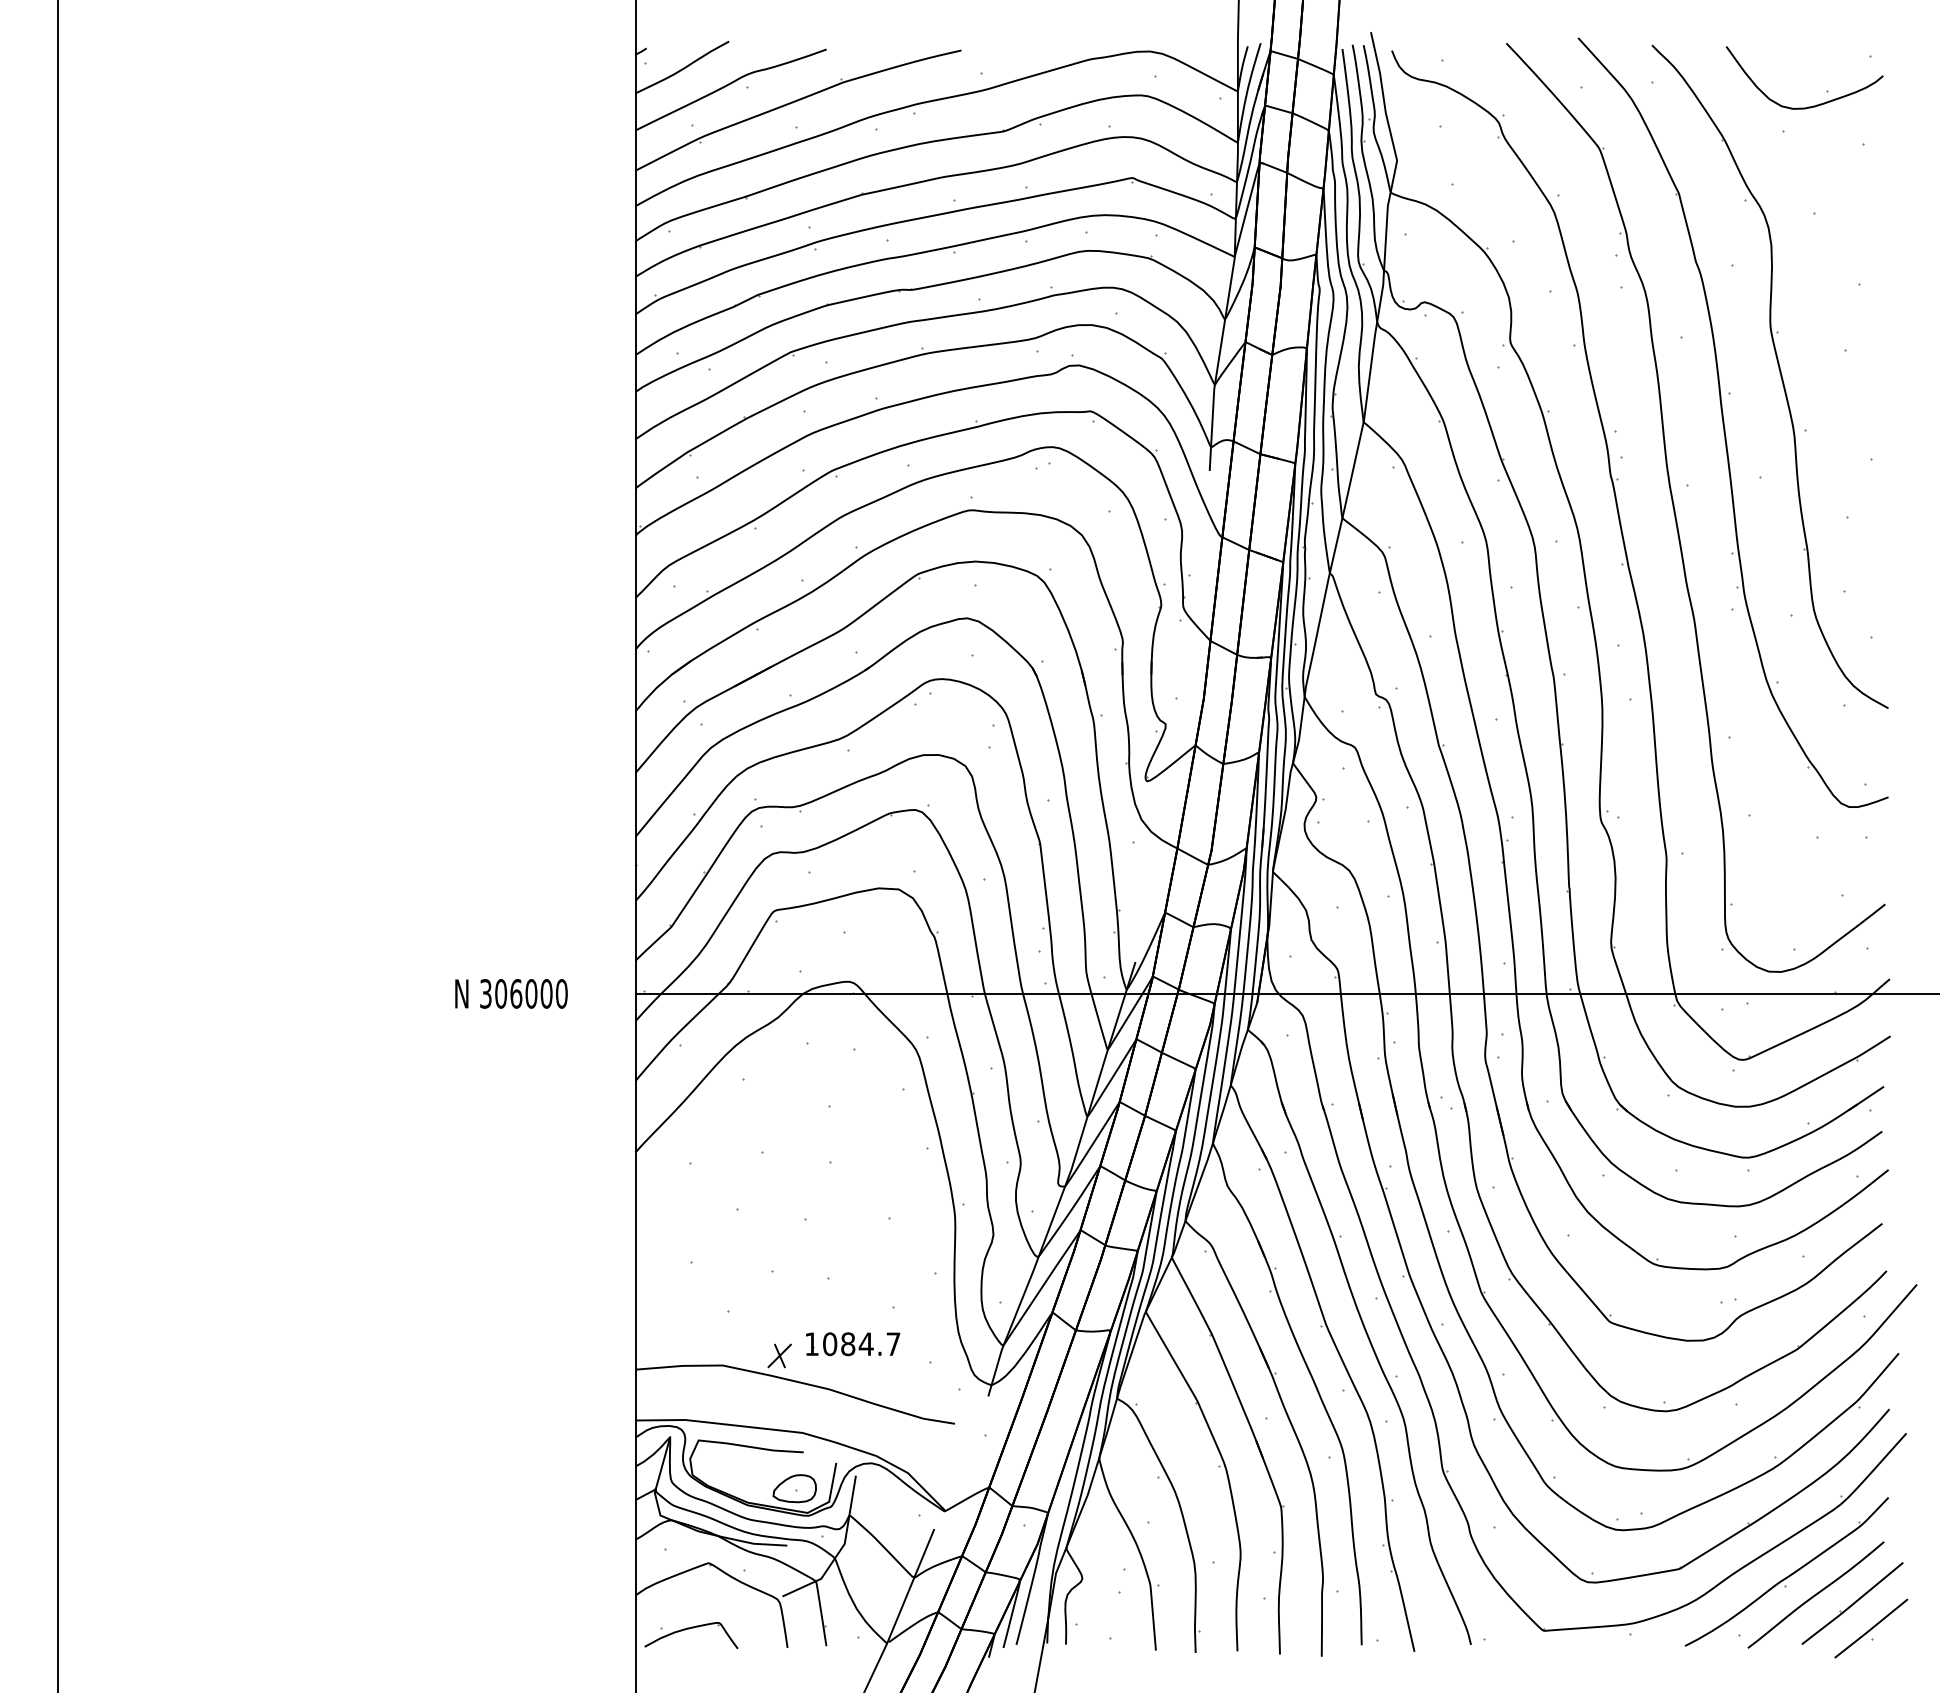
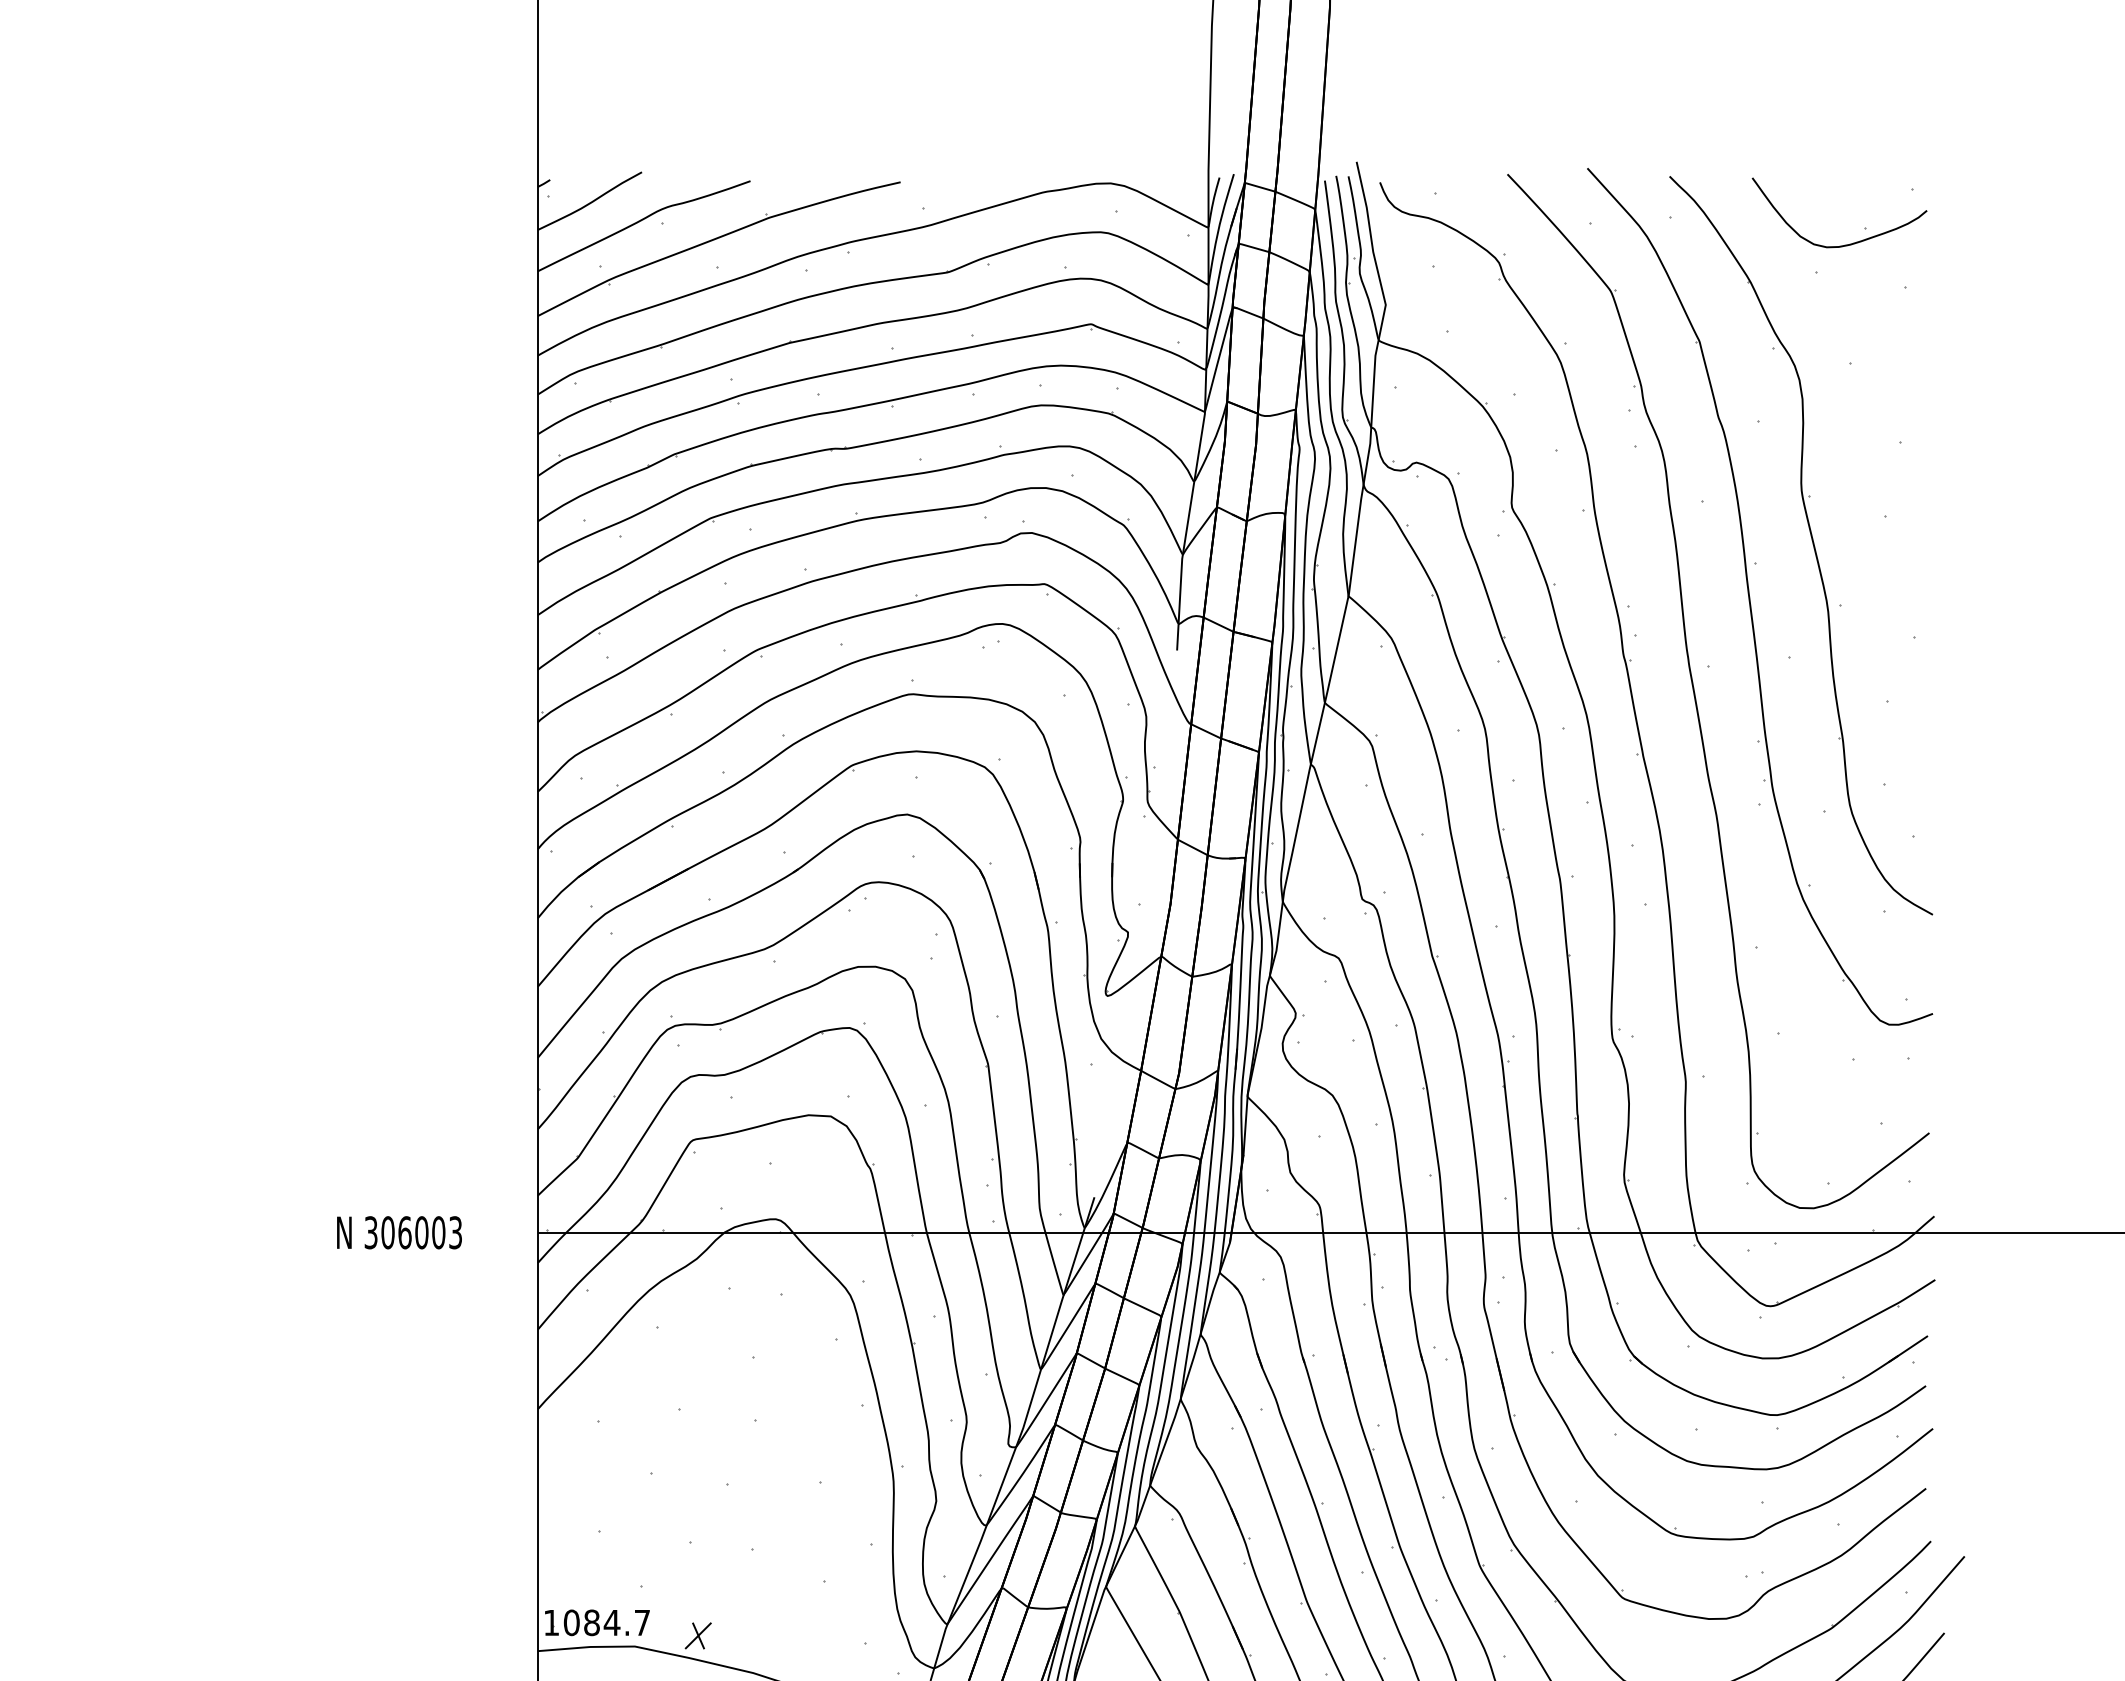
text: (561, 993) -> (455, 1232), 306000 -> 306003
part: (853, 1344) -> (597, 1623), moved

